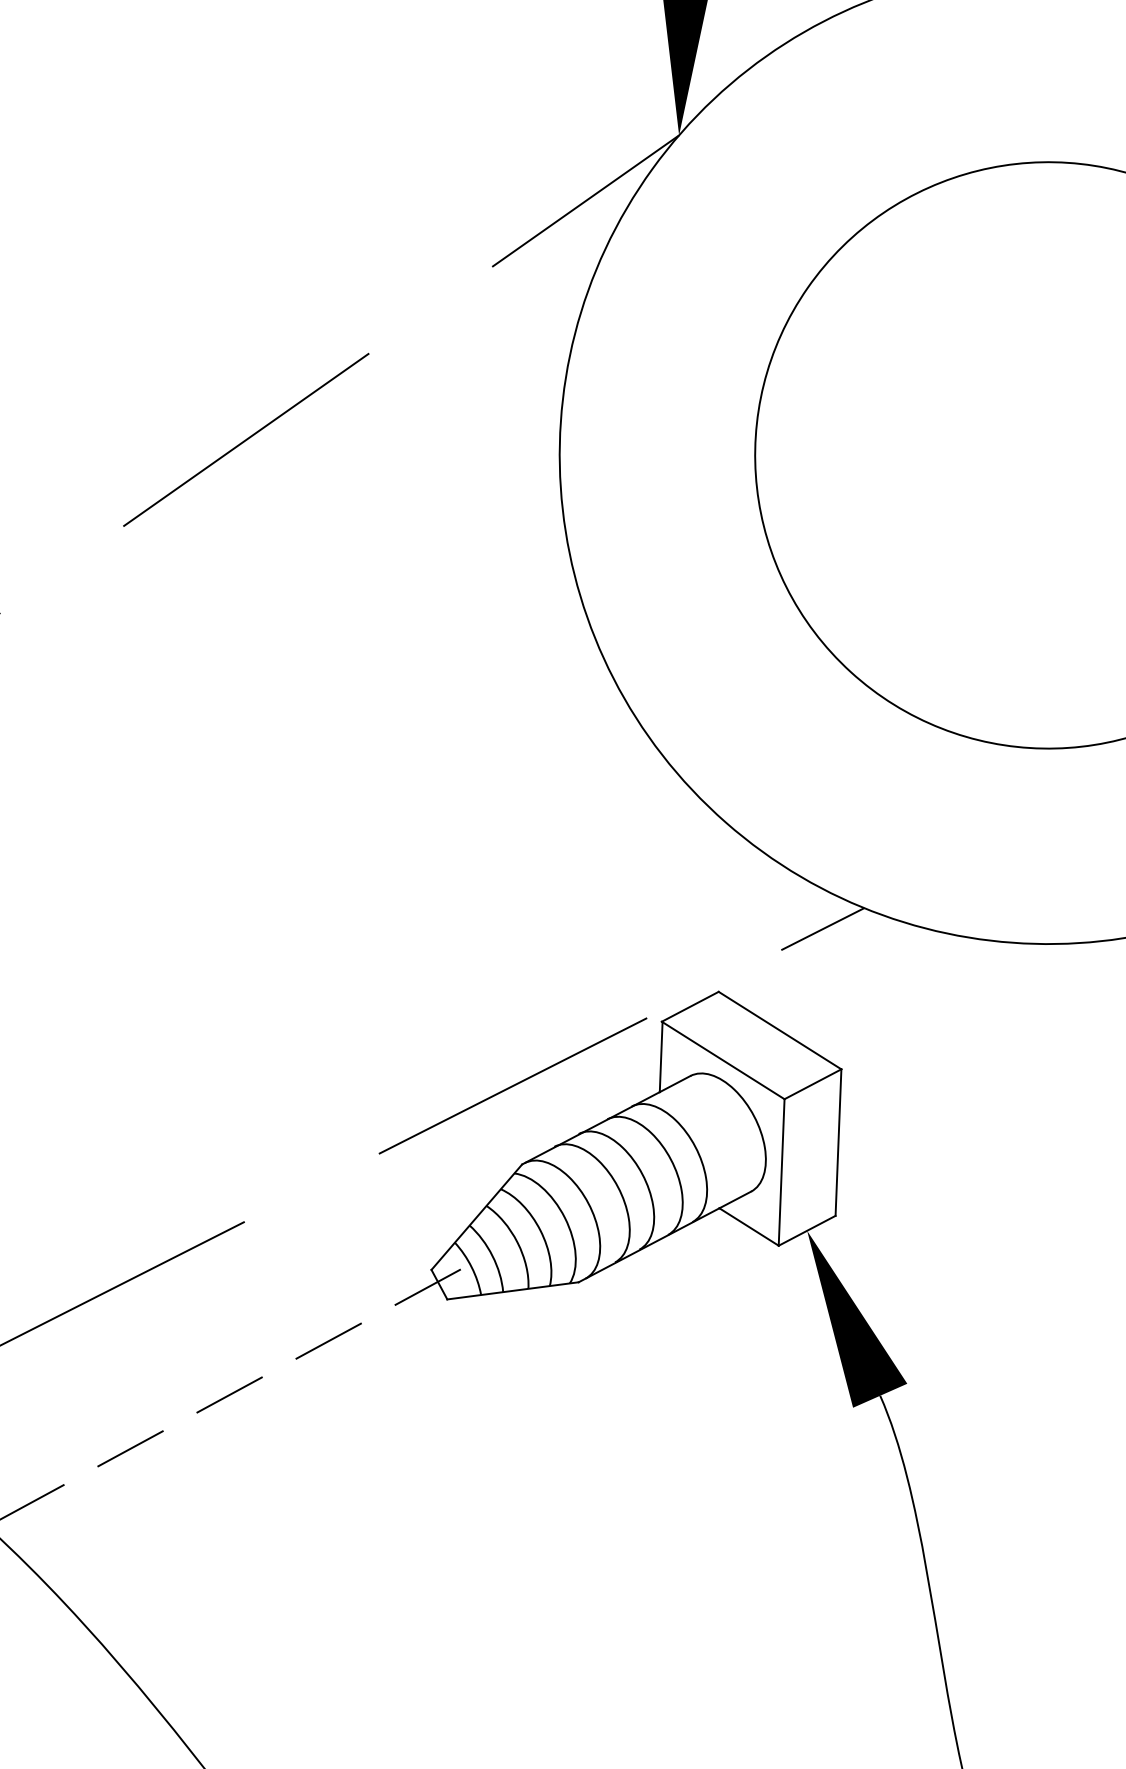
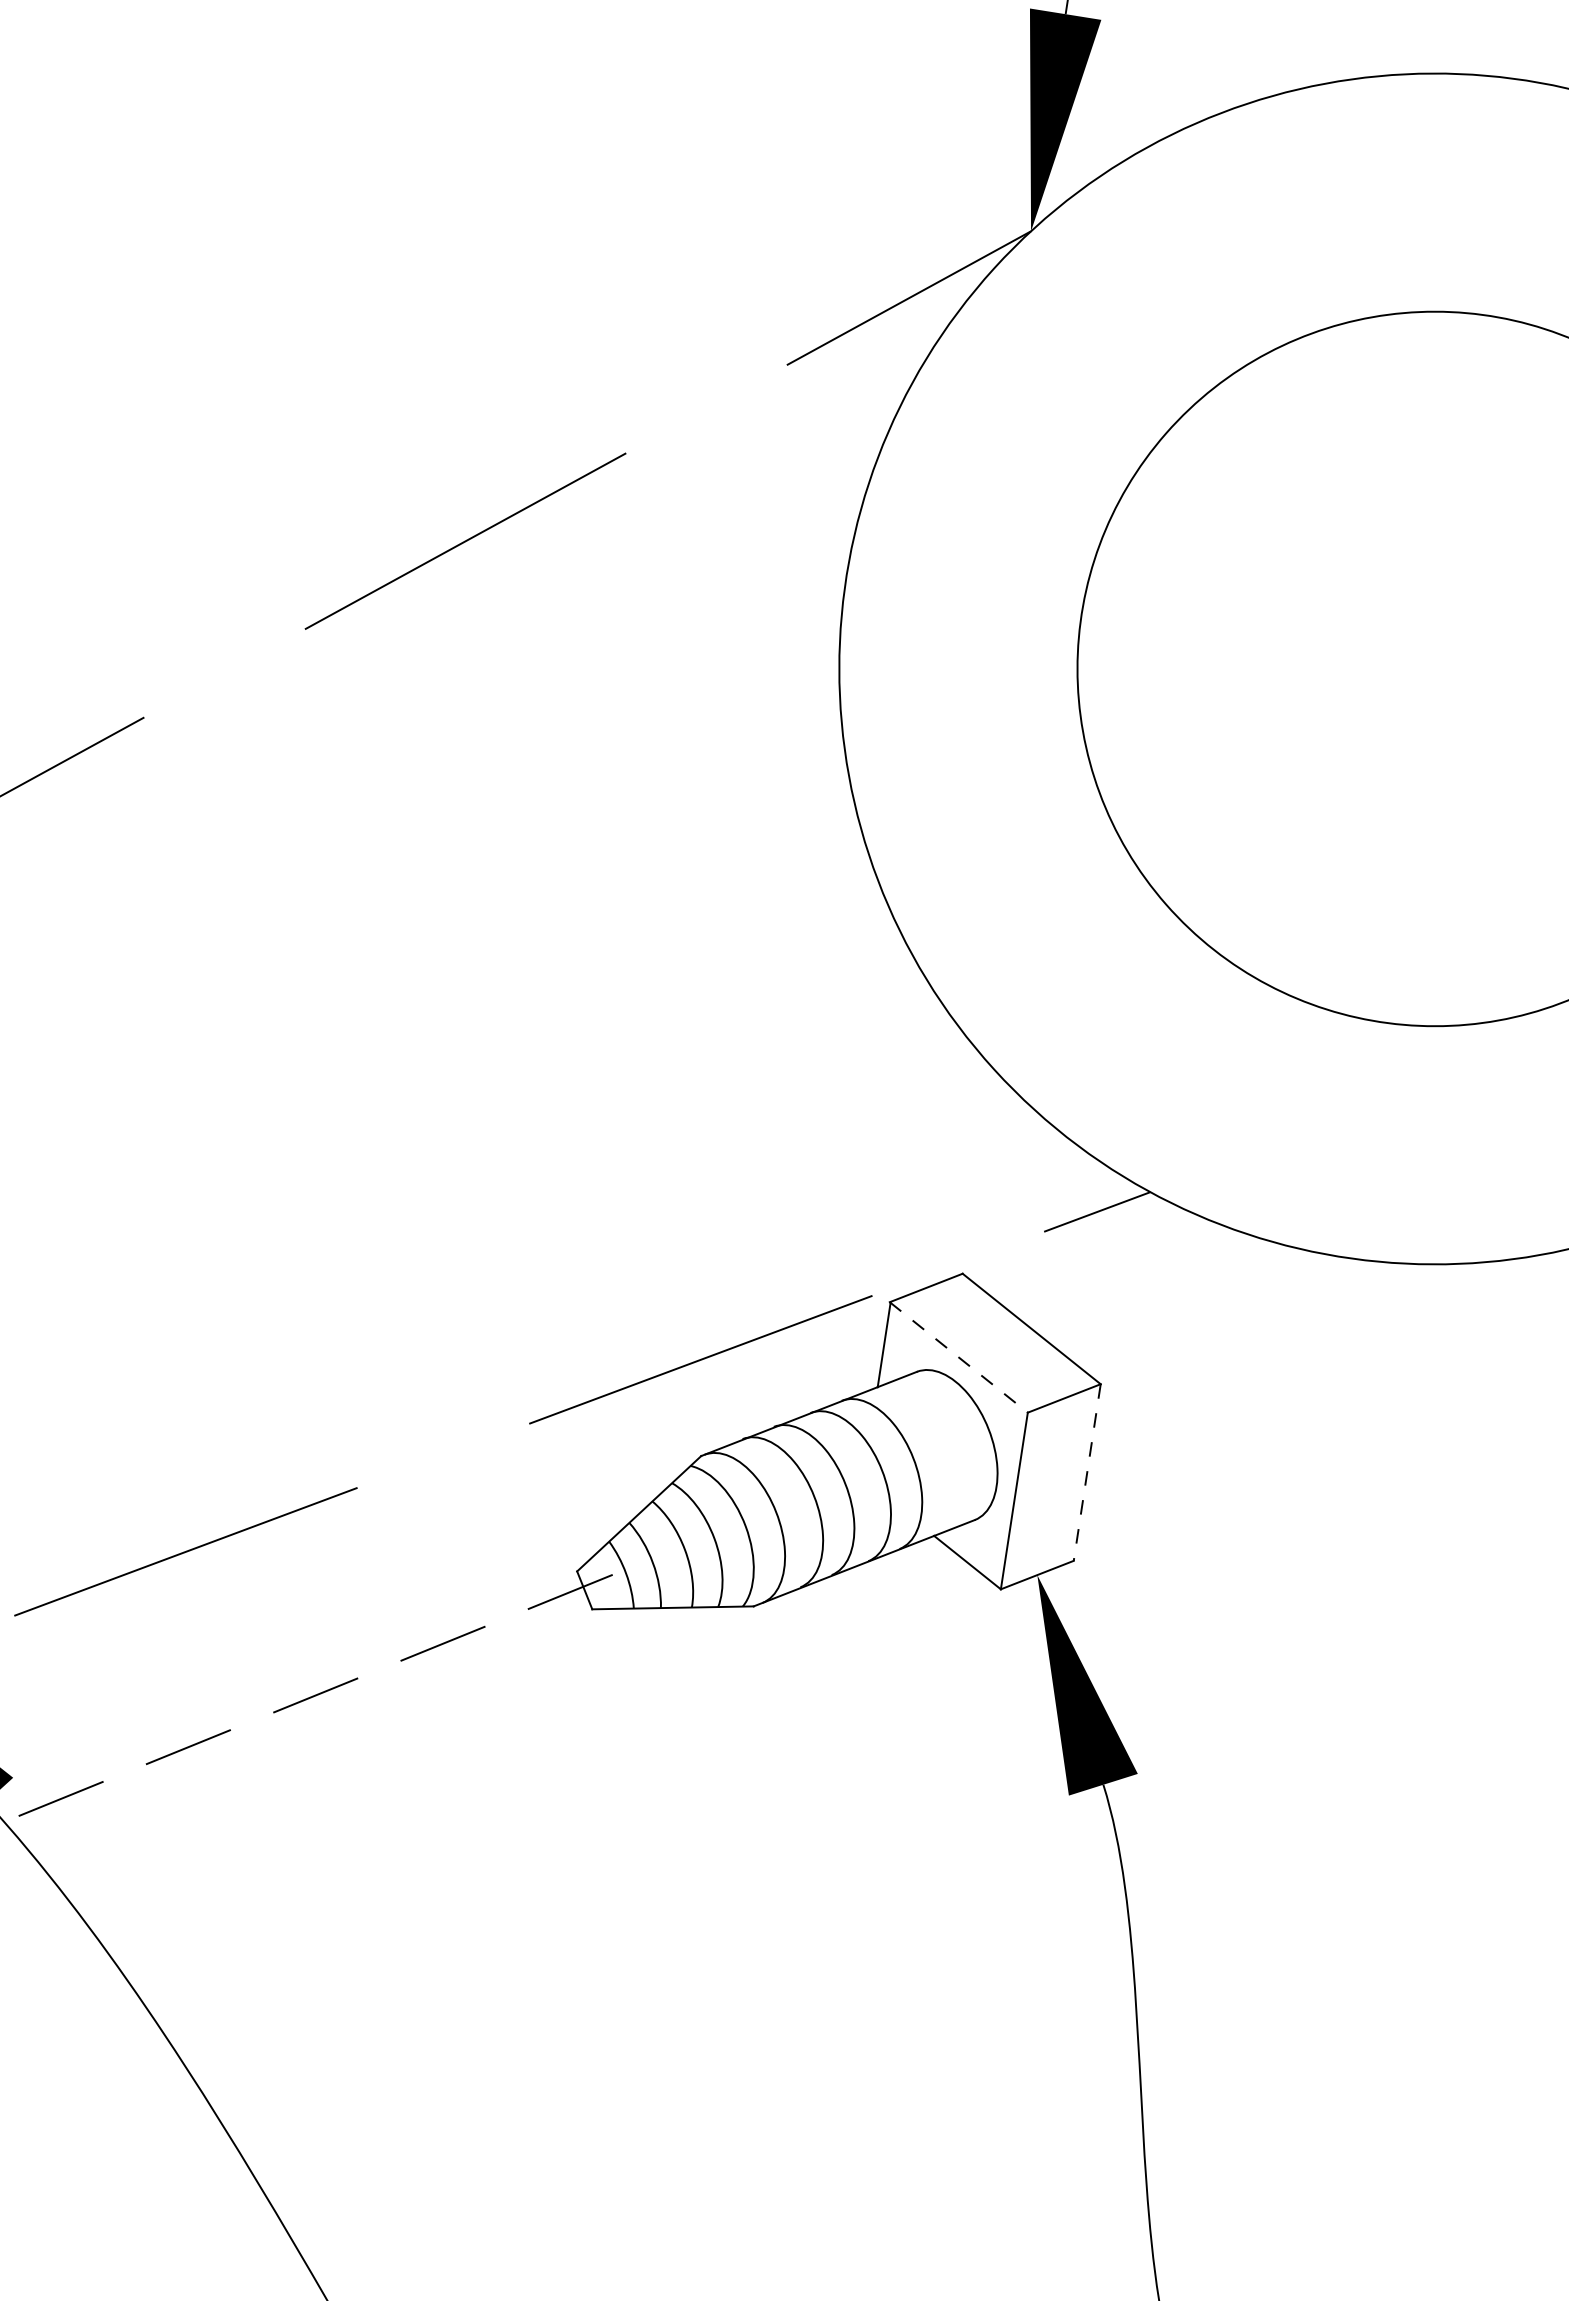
line: (723, 1060) -> (959, 1357), solid -> dashed
line: (838, 1143) -> (1087, 1473), solid -> dashed

